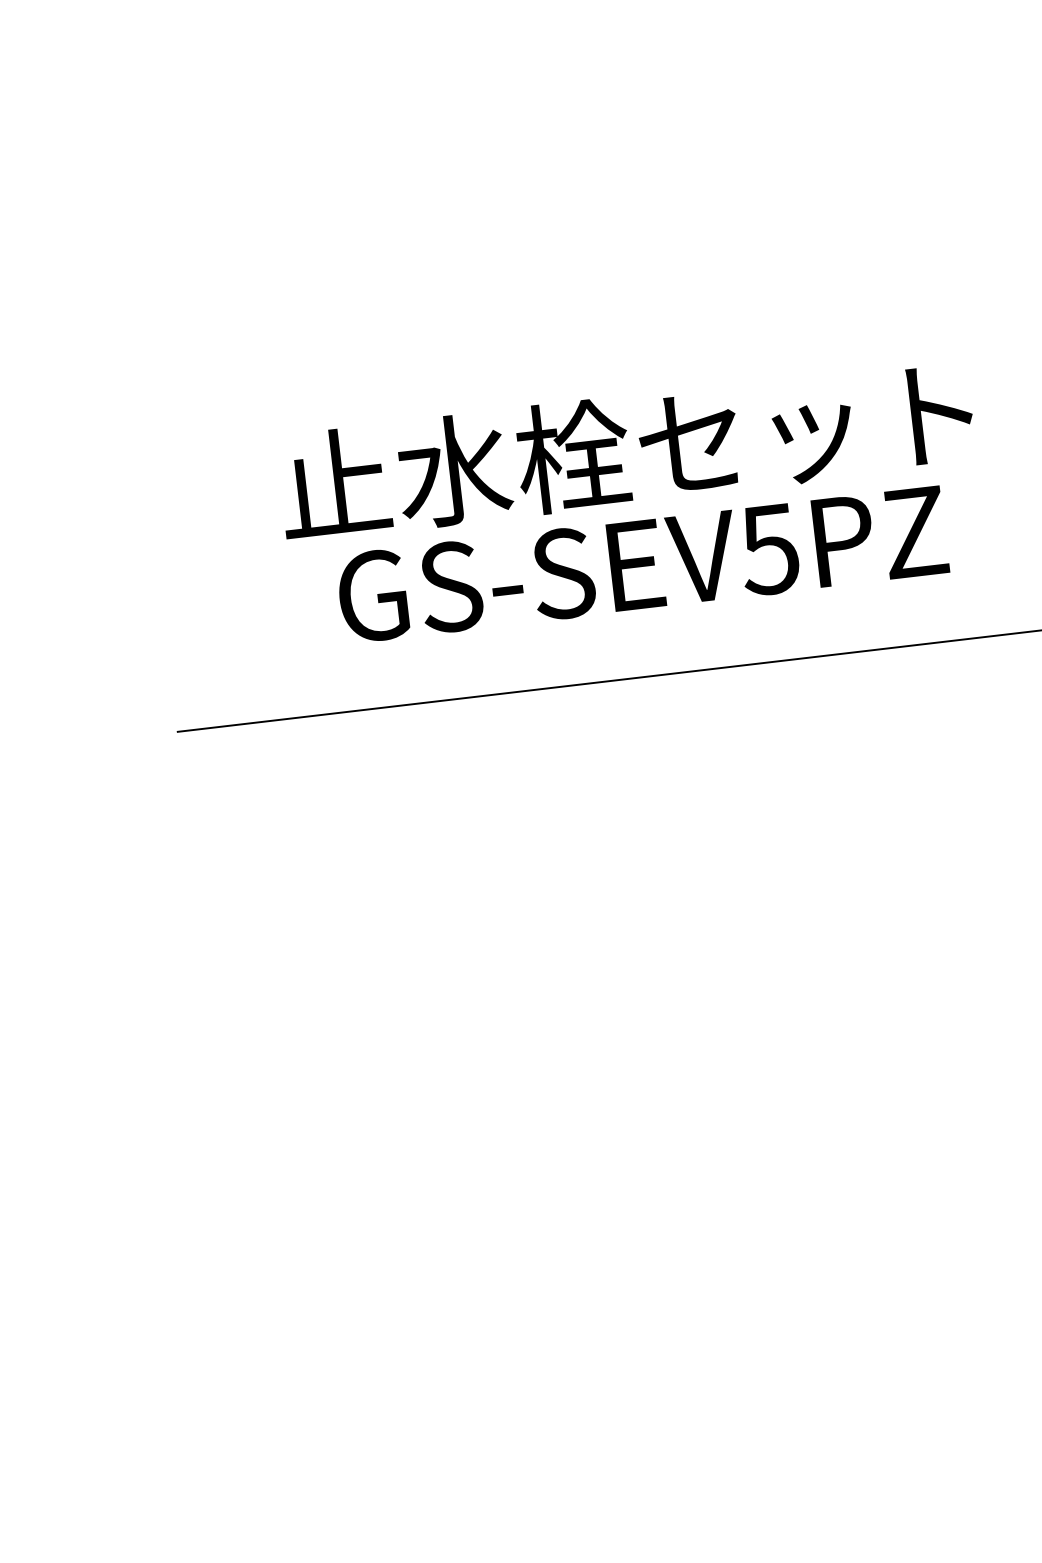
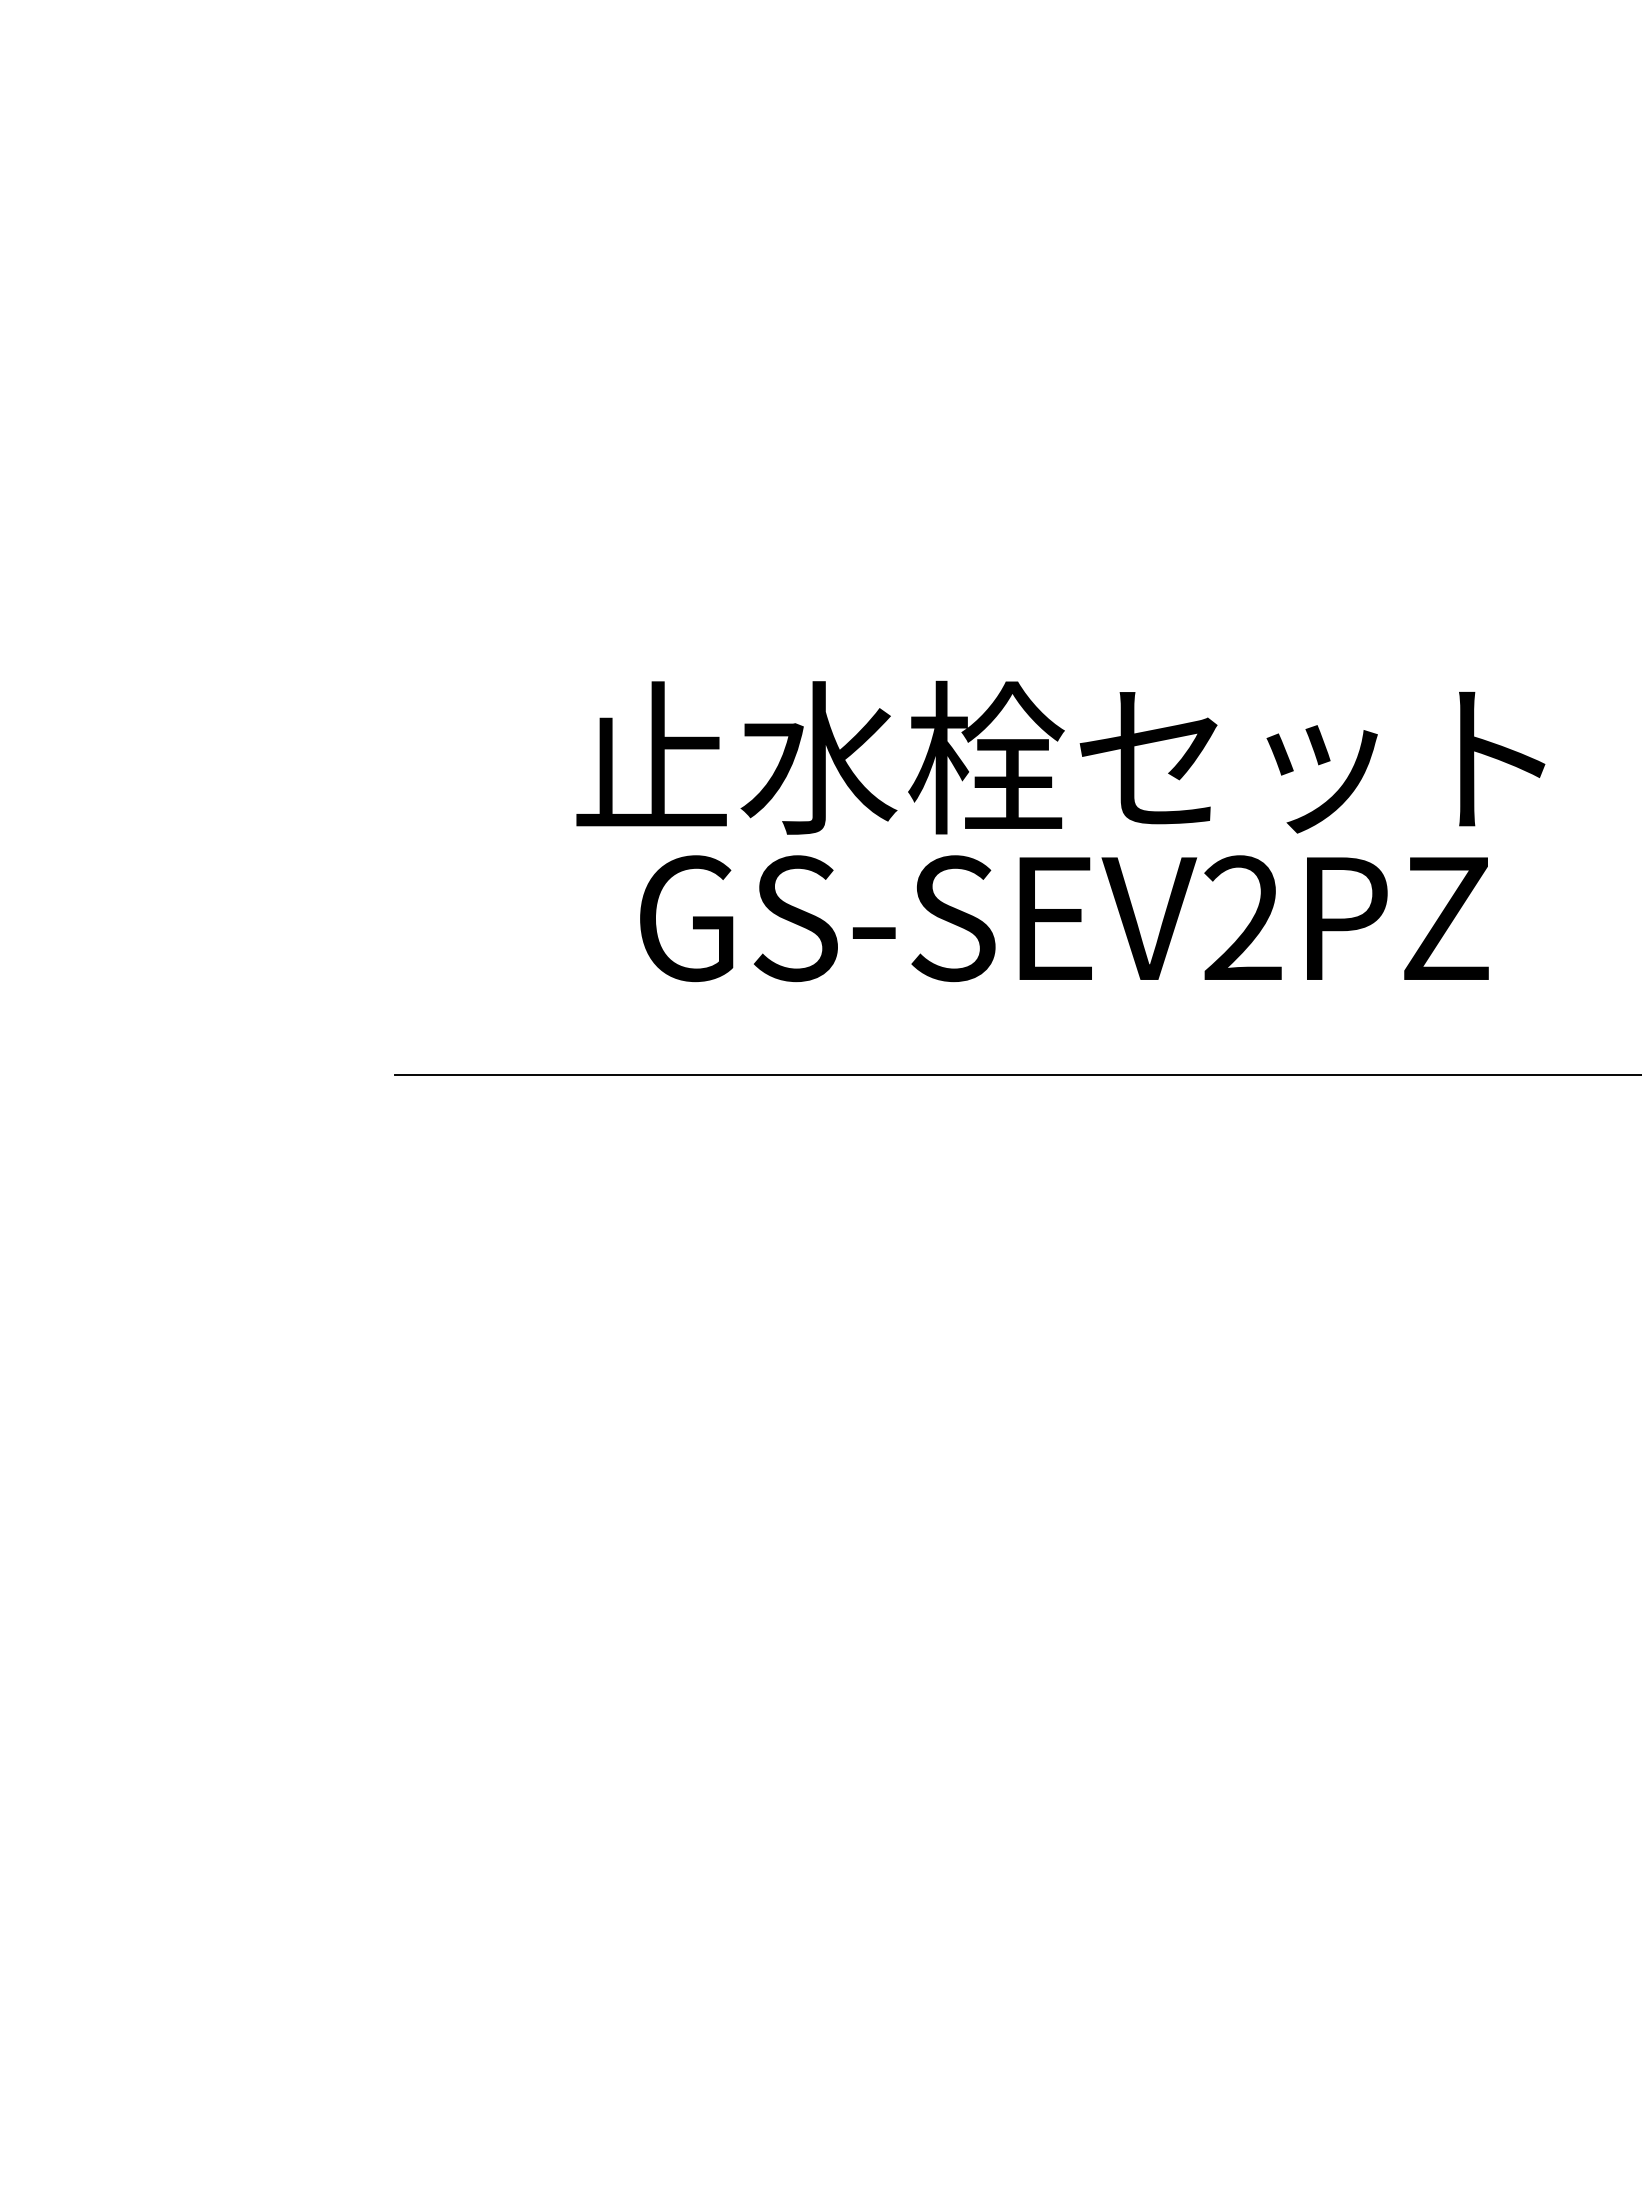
text: (768, 549) -> (1241, 918), GS-SEV5PZ -> GS-SEV2PZ

